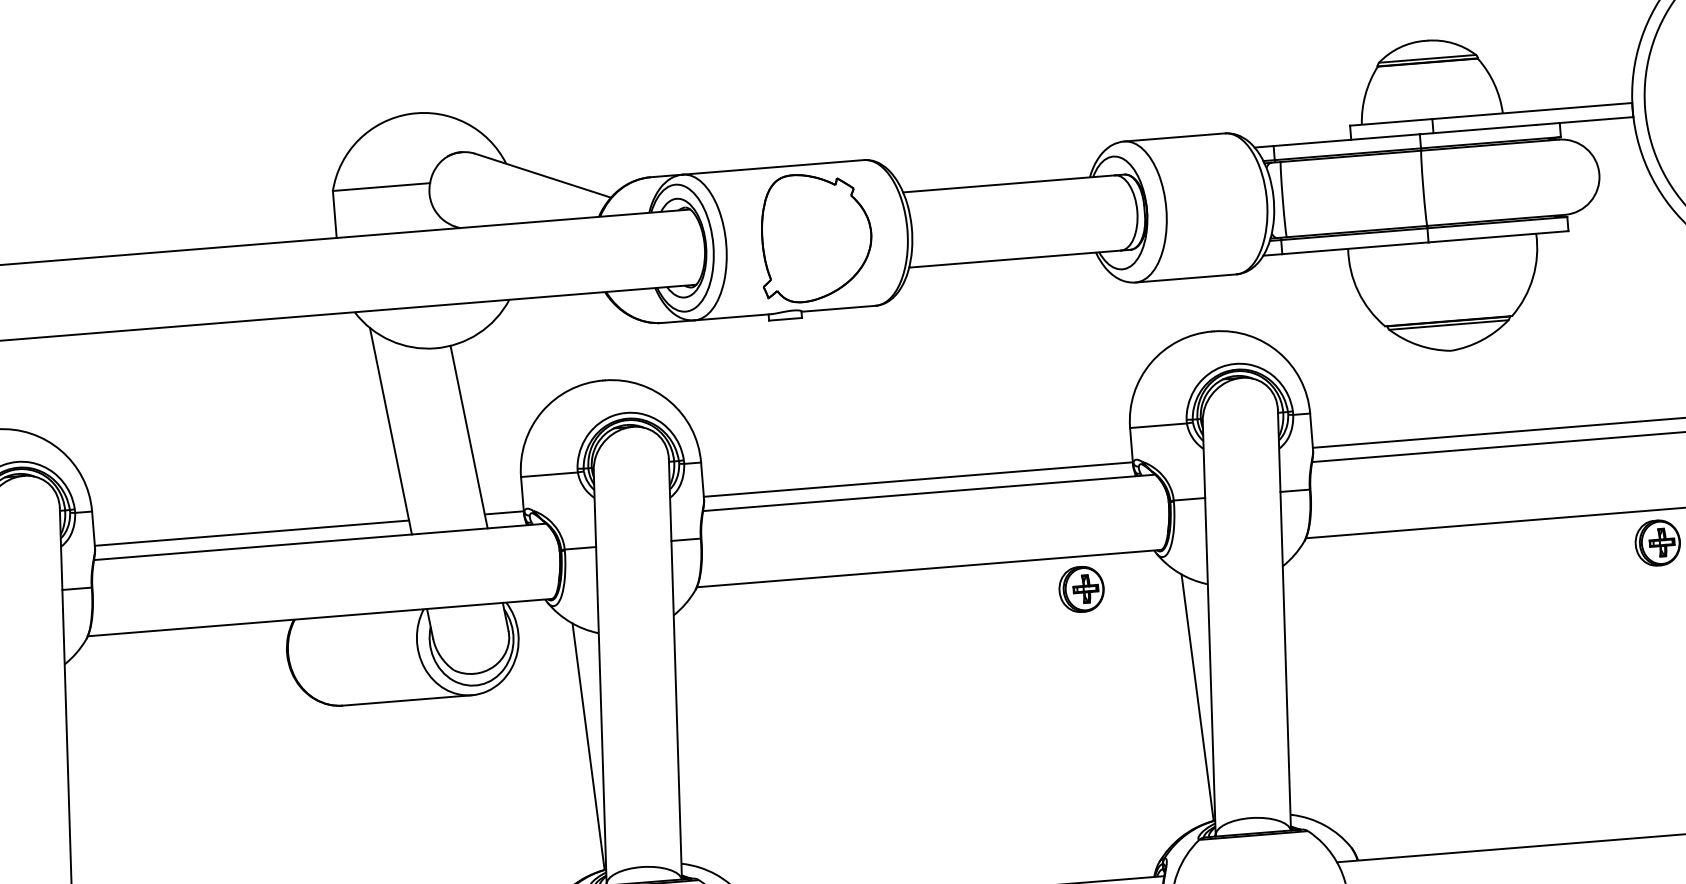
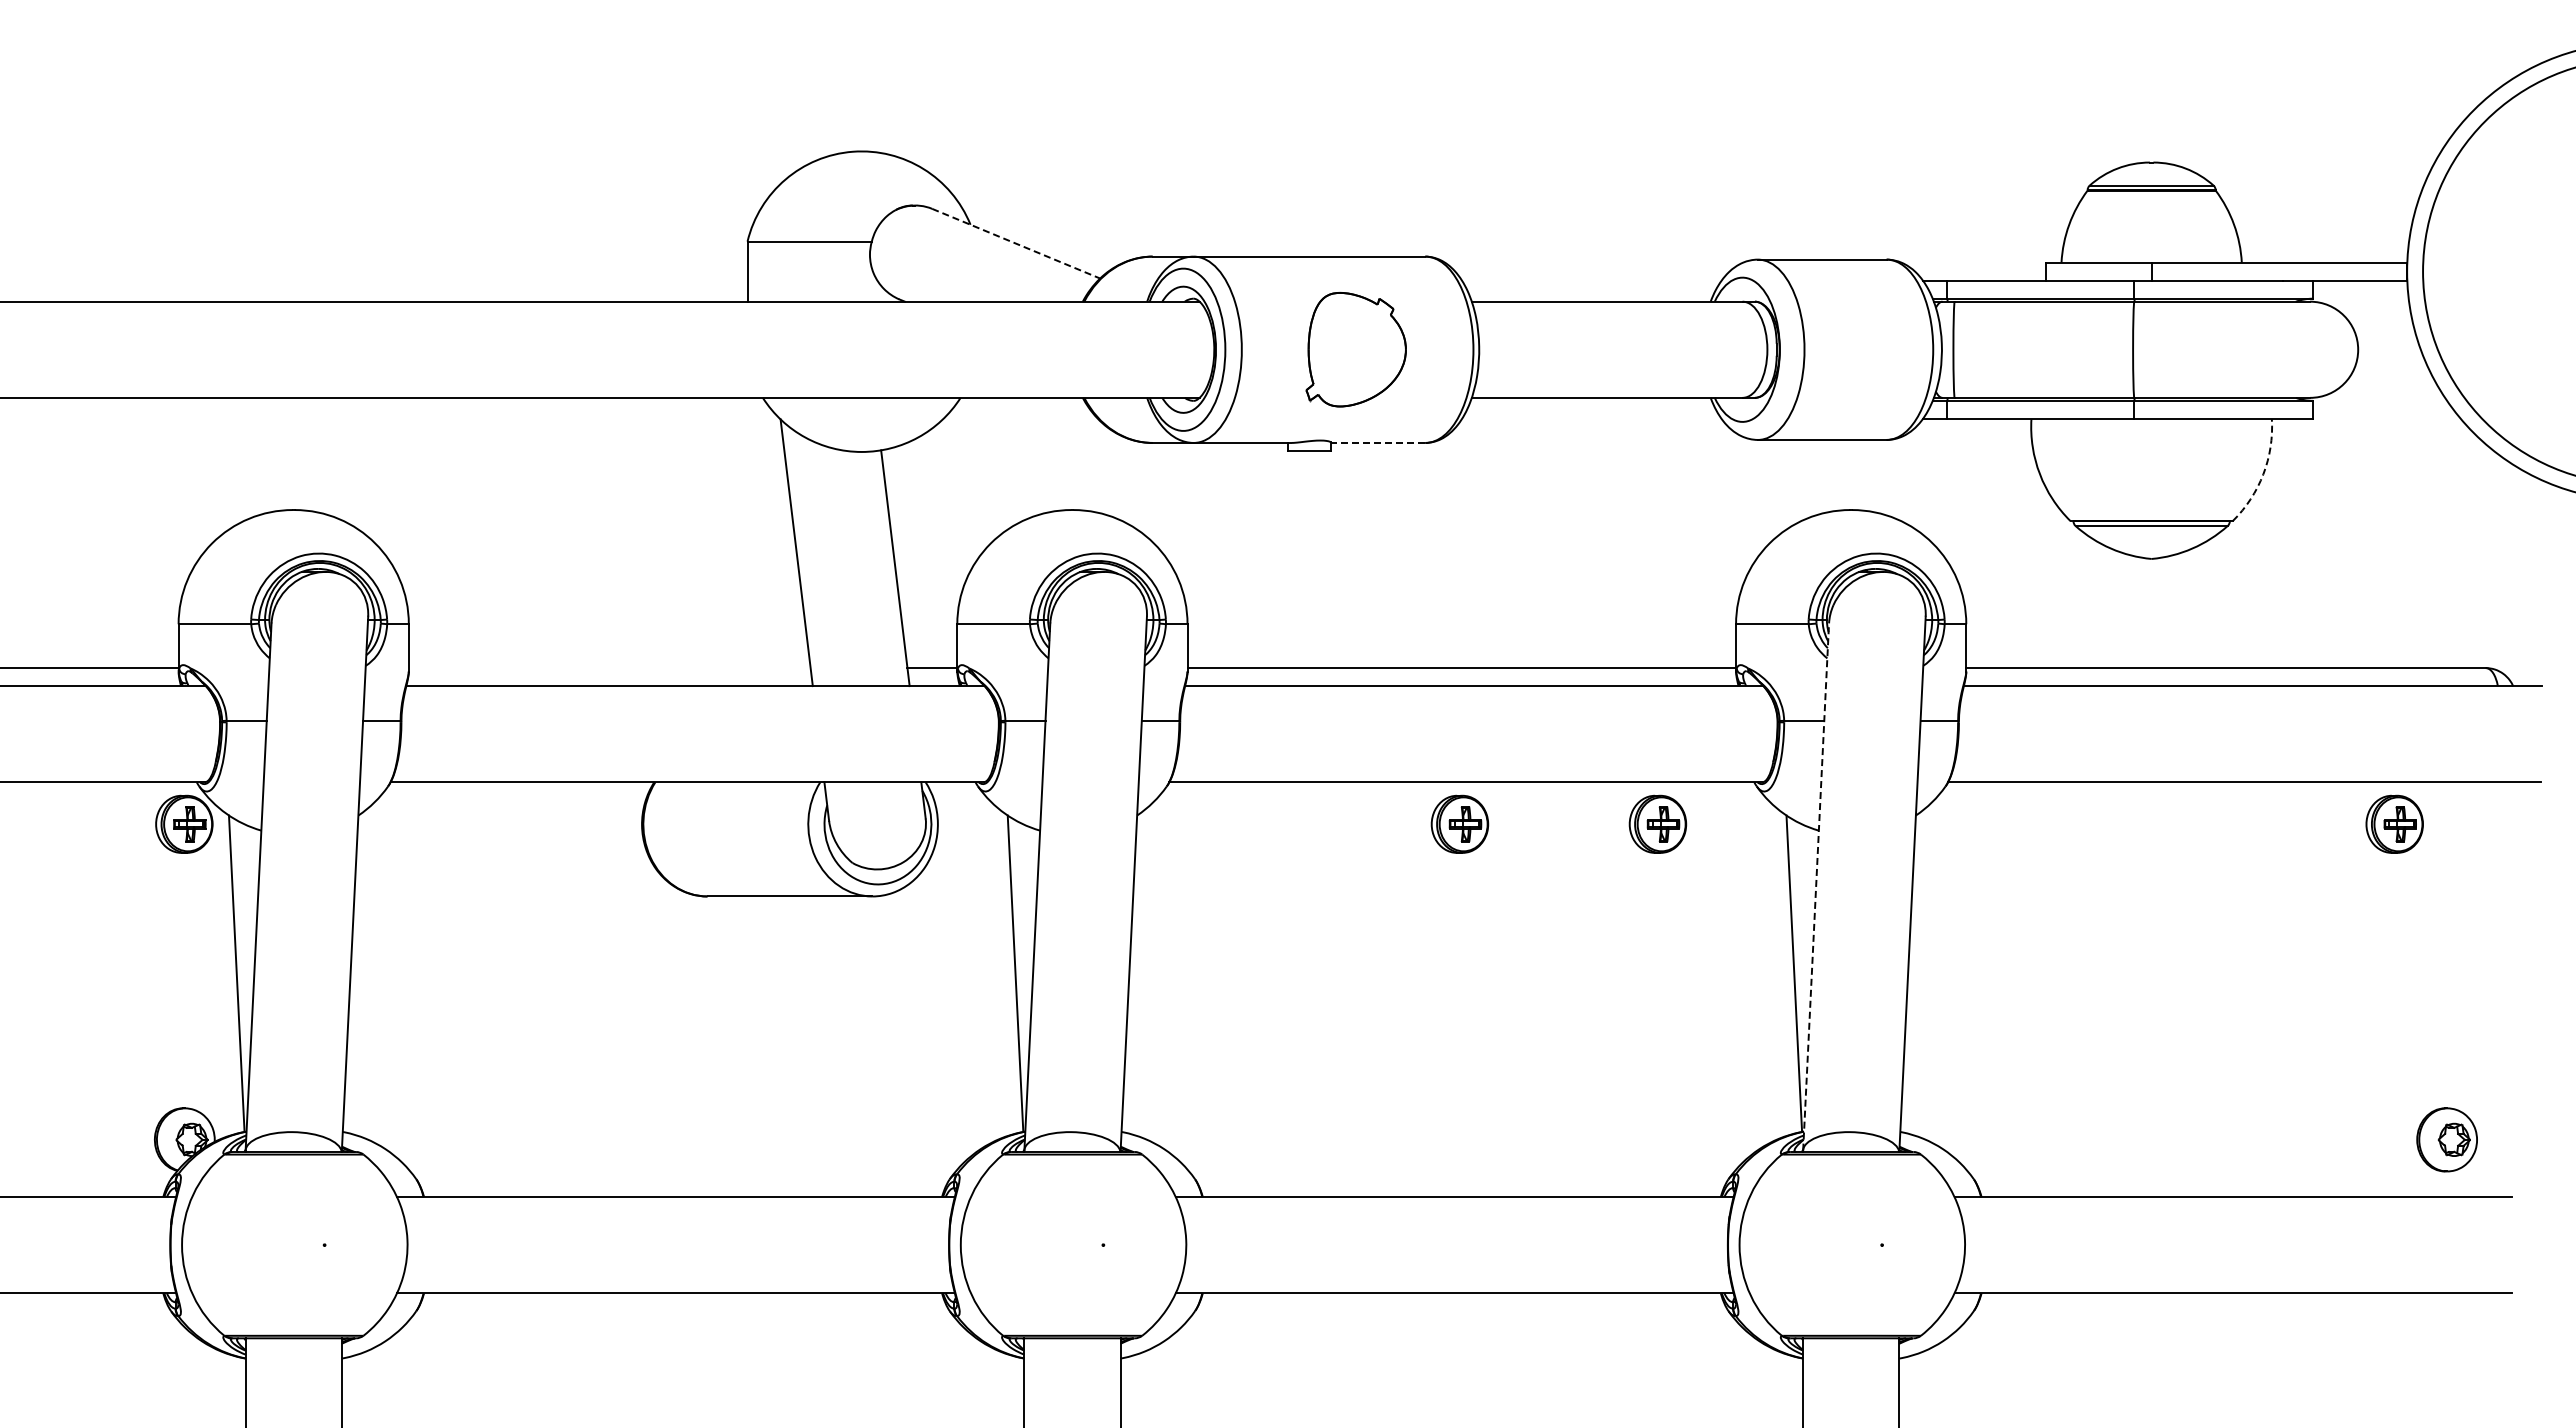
line: (543, 175) -> (1016, 243), solid -> dashed
part: (815, 237) -> (1356, 349), size x0.7
arc: (1533, 277) -> (2263, 474), solid -> dashed
line: (838, 308) -> (1377, 442), solid -> dashed
line: (251, 533) -> (609, 668), removed
part: (926, 601) -> (1459, 823), added
line: (1209, 628) -> (1816, 887), solid -> dashed

